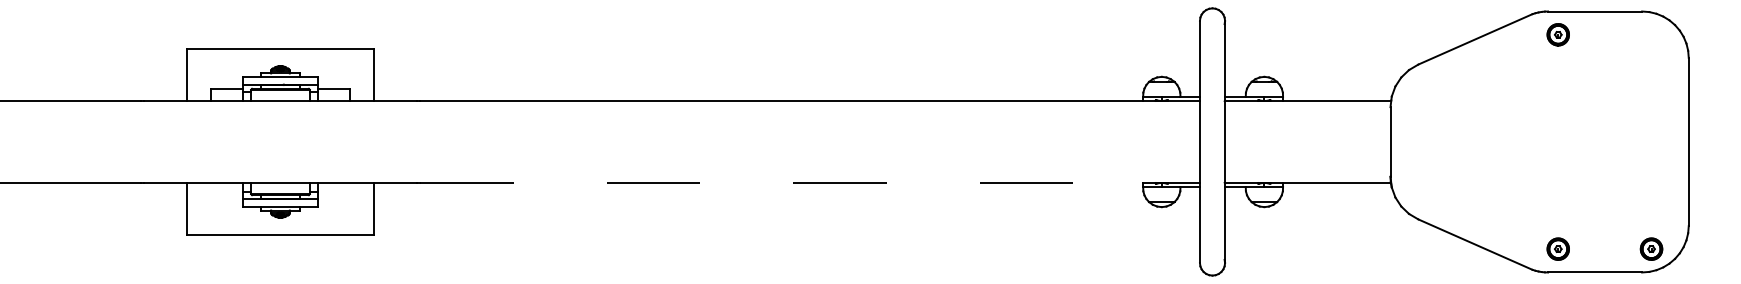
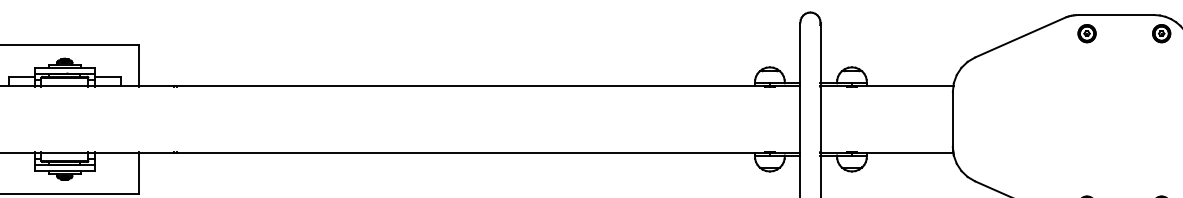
part: (1651, 34) -> (1161, 33), added
line: (782, 183) -> (466, 152), dashed -> solid

